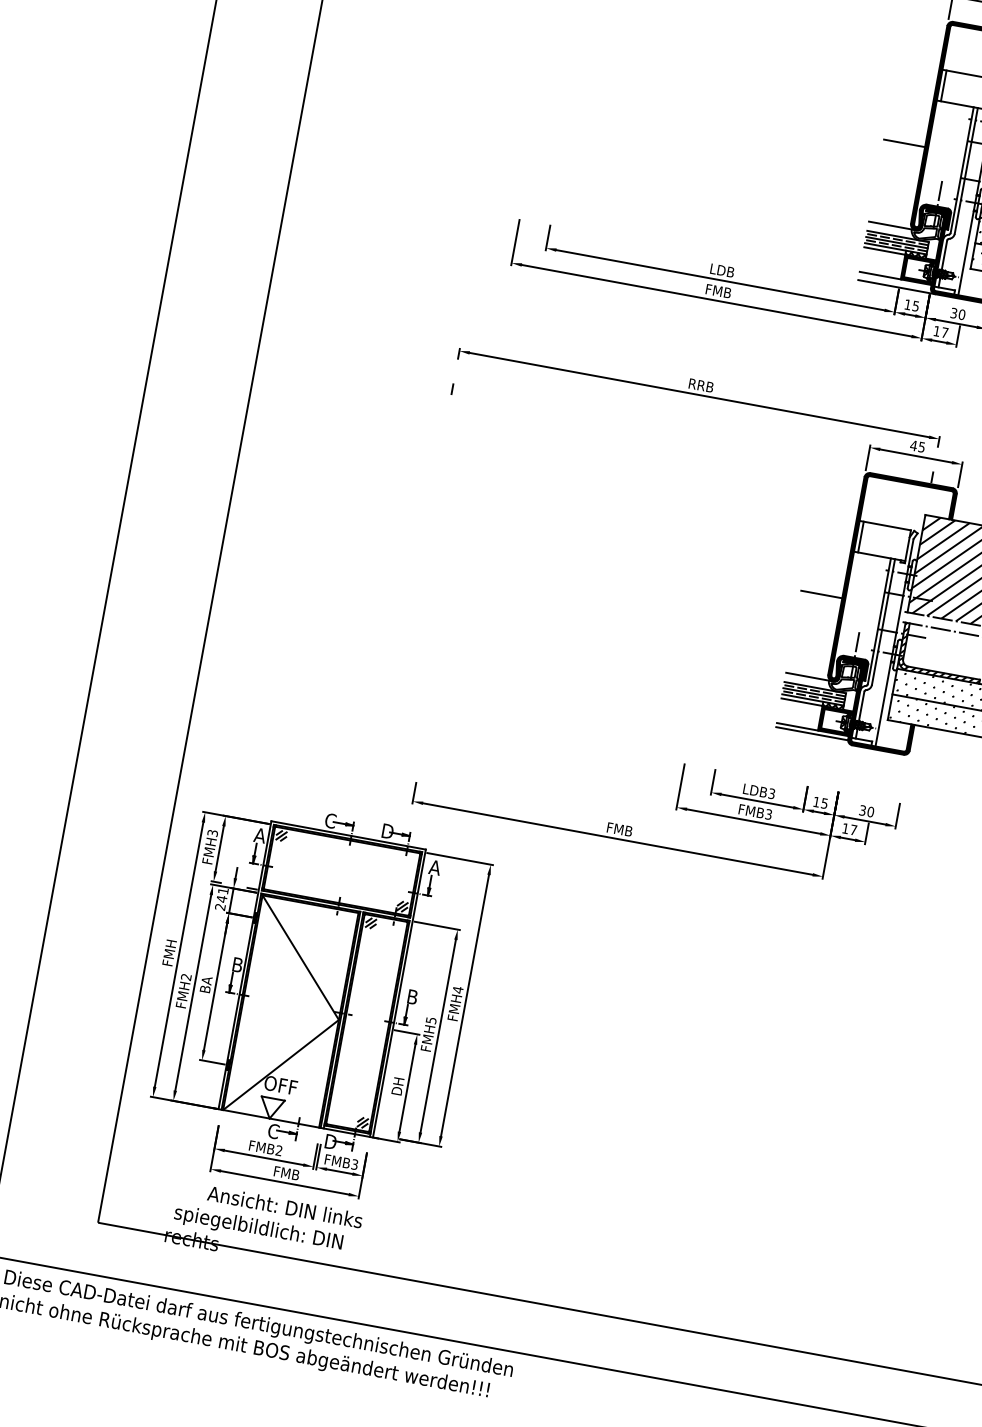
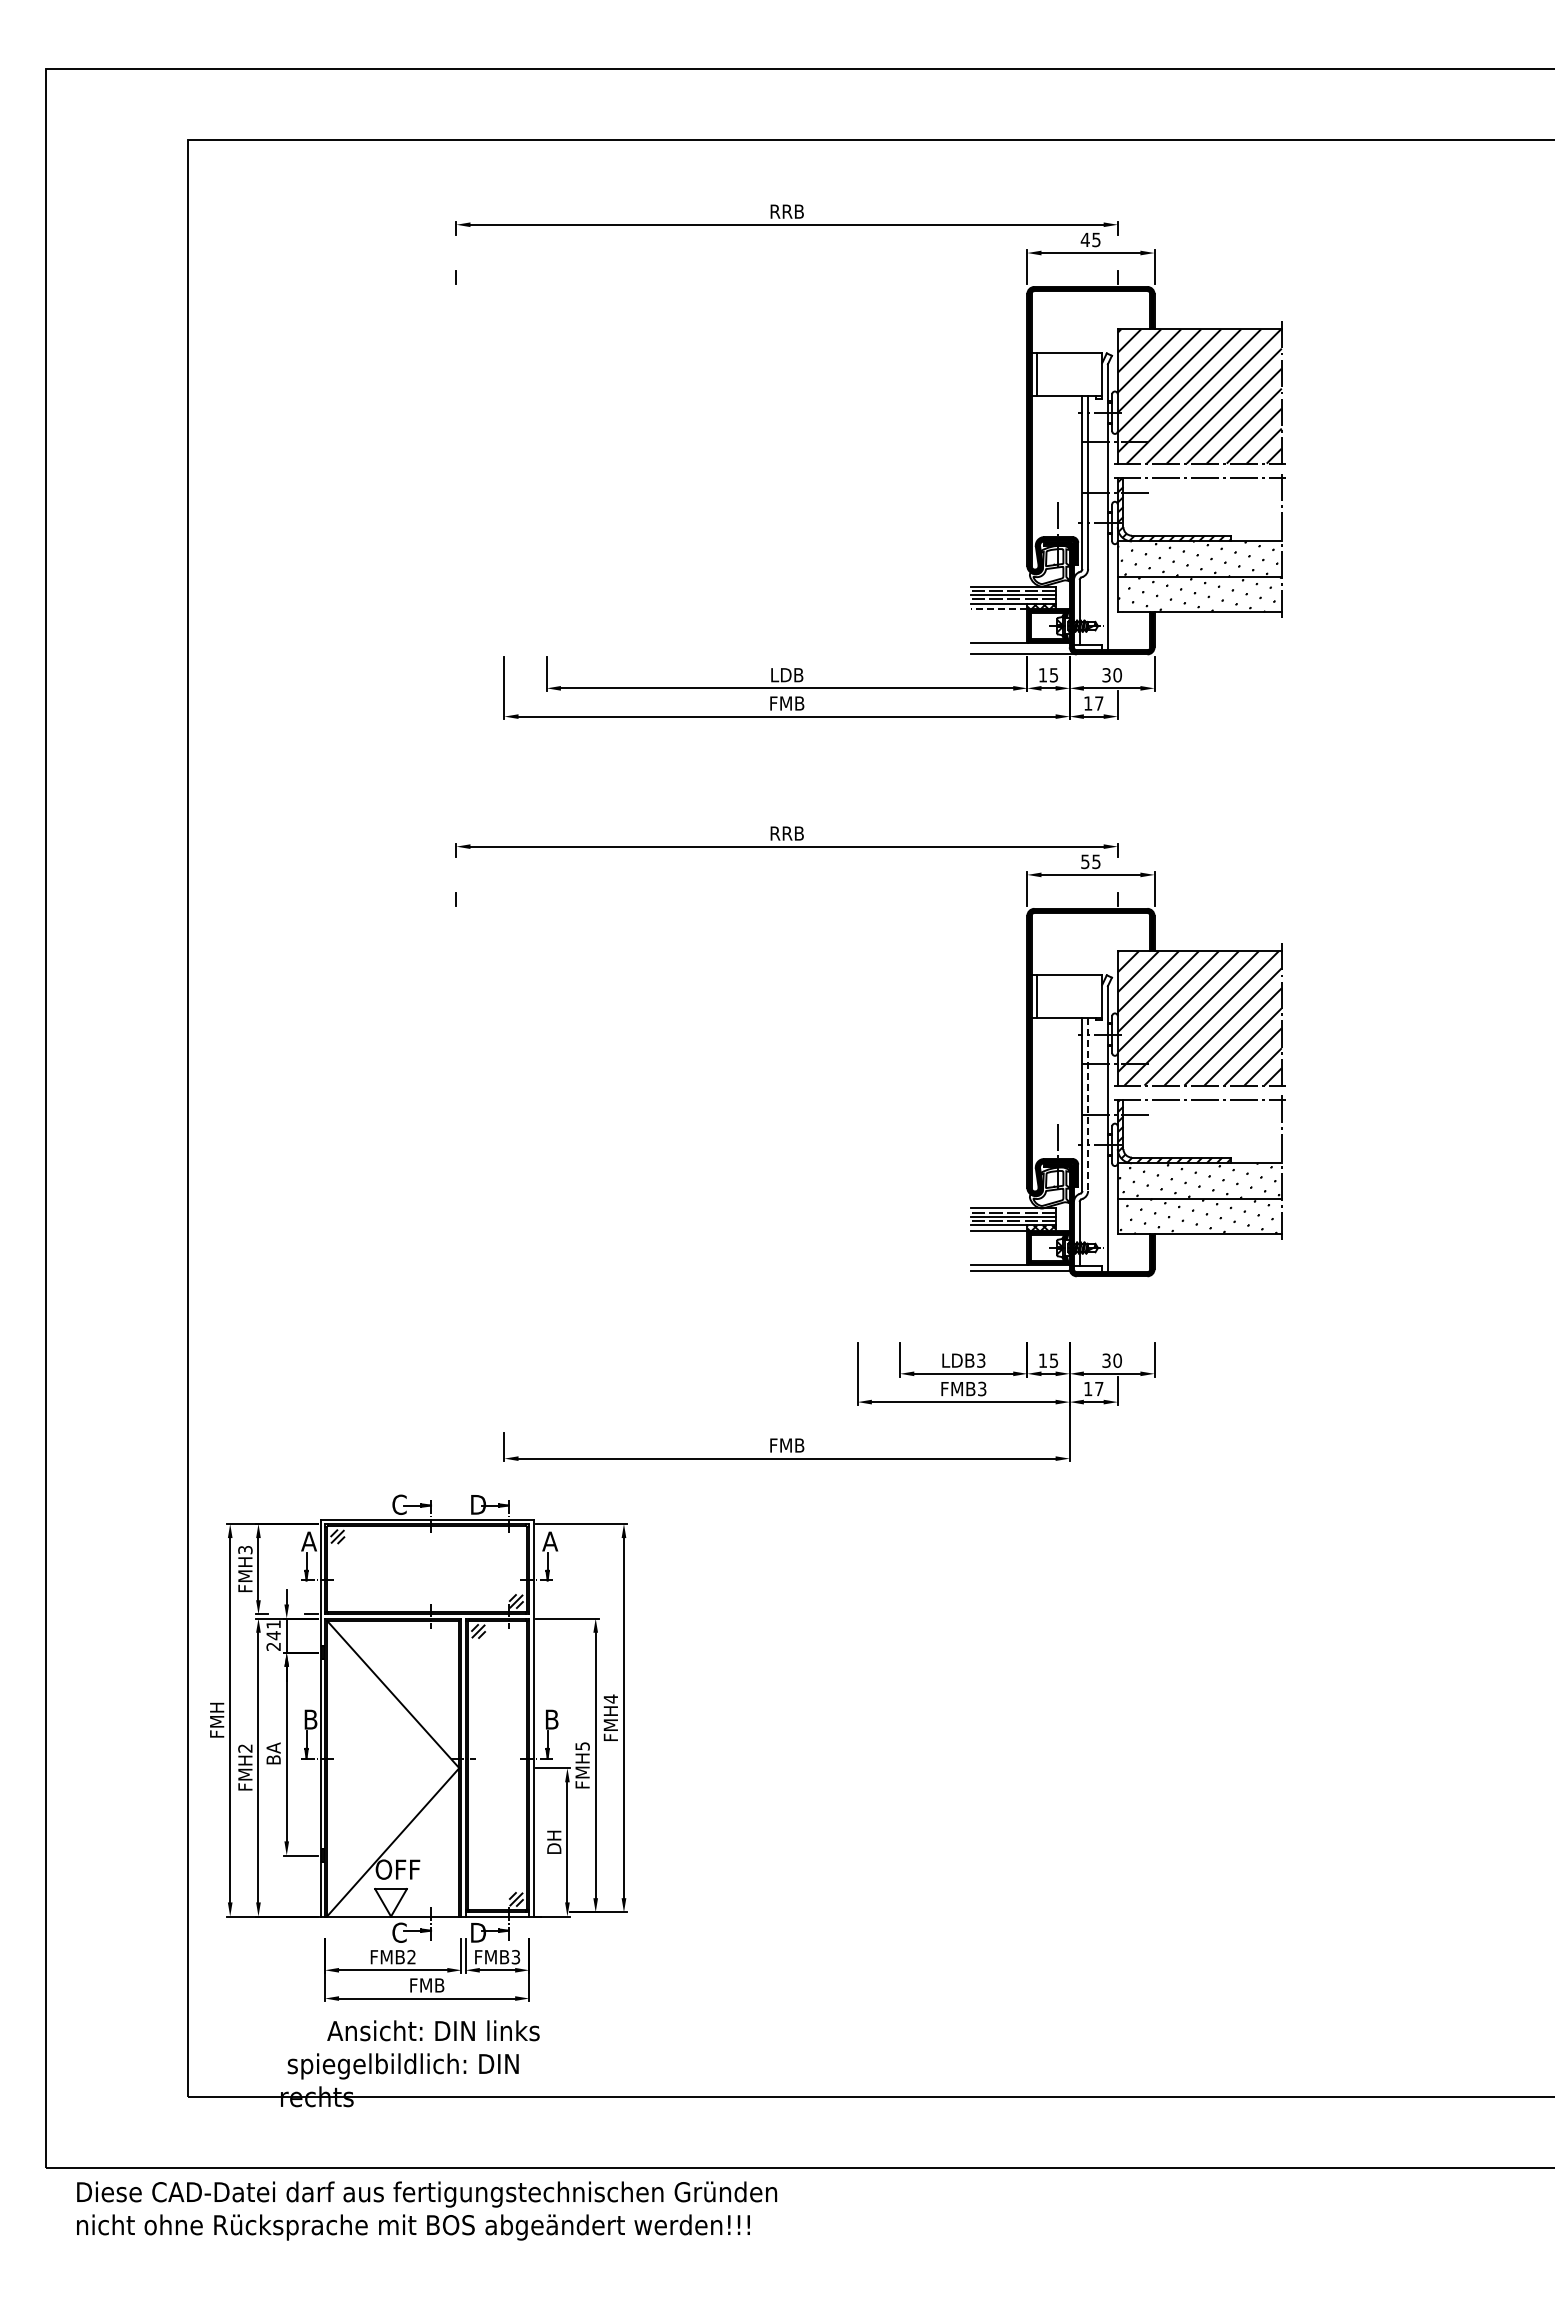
line: (904, 143) -> (998, 460), removed
line: (892, 225) -> (1002, 573), removed
line: (884, 251) -> (998, 609), solid -> dashed
text: (913, 445) -> (1084, 861), 45 -> 55
line: (821, 594) -> (998, 1082), removed
line: (883, 622) -> (1088, 1104), solid -> dashed
line: (809, 676) -> (1002, 1195), removed

